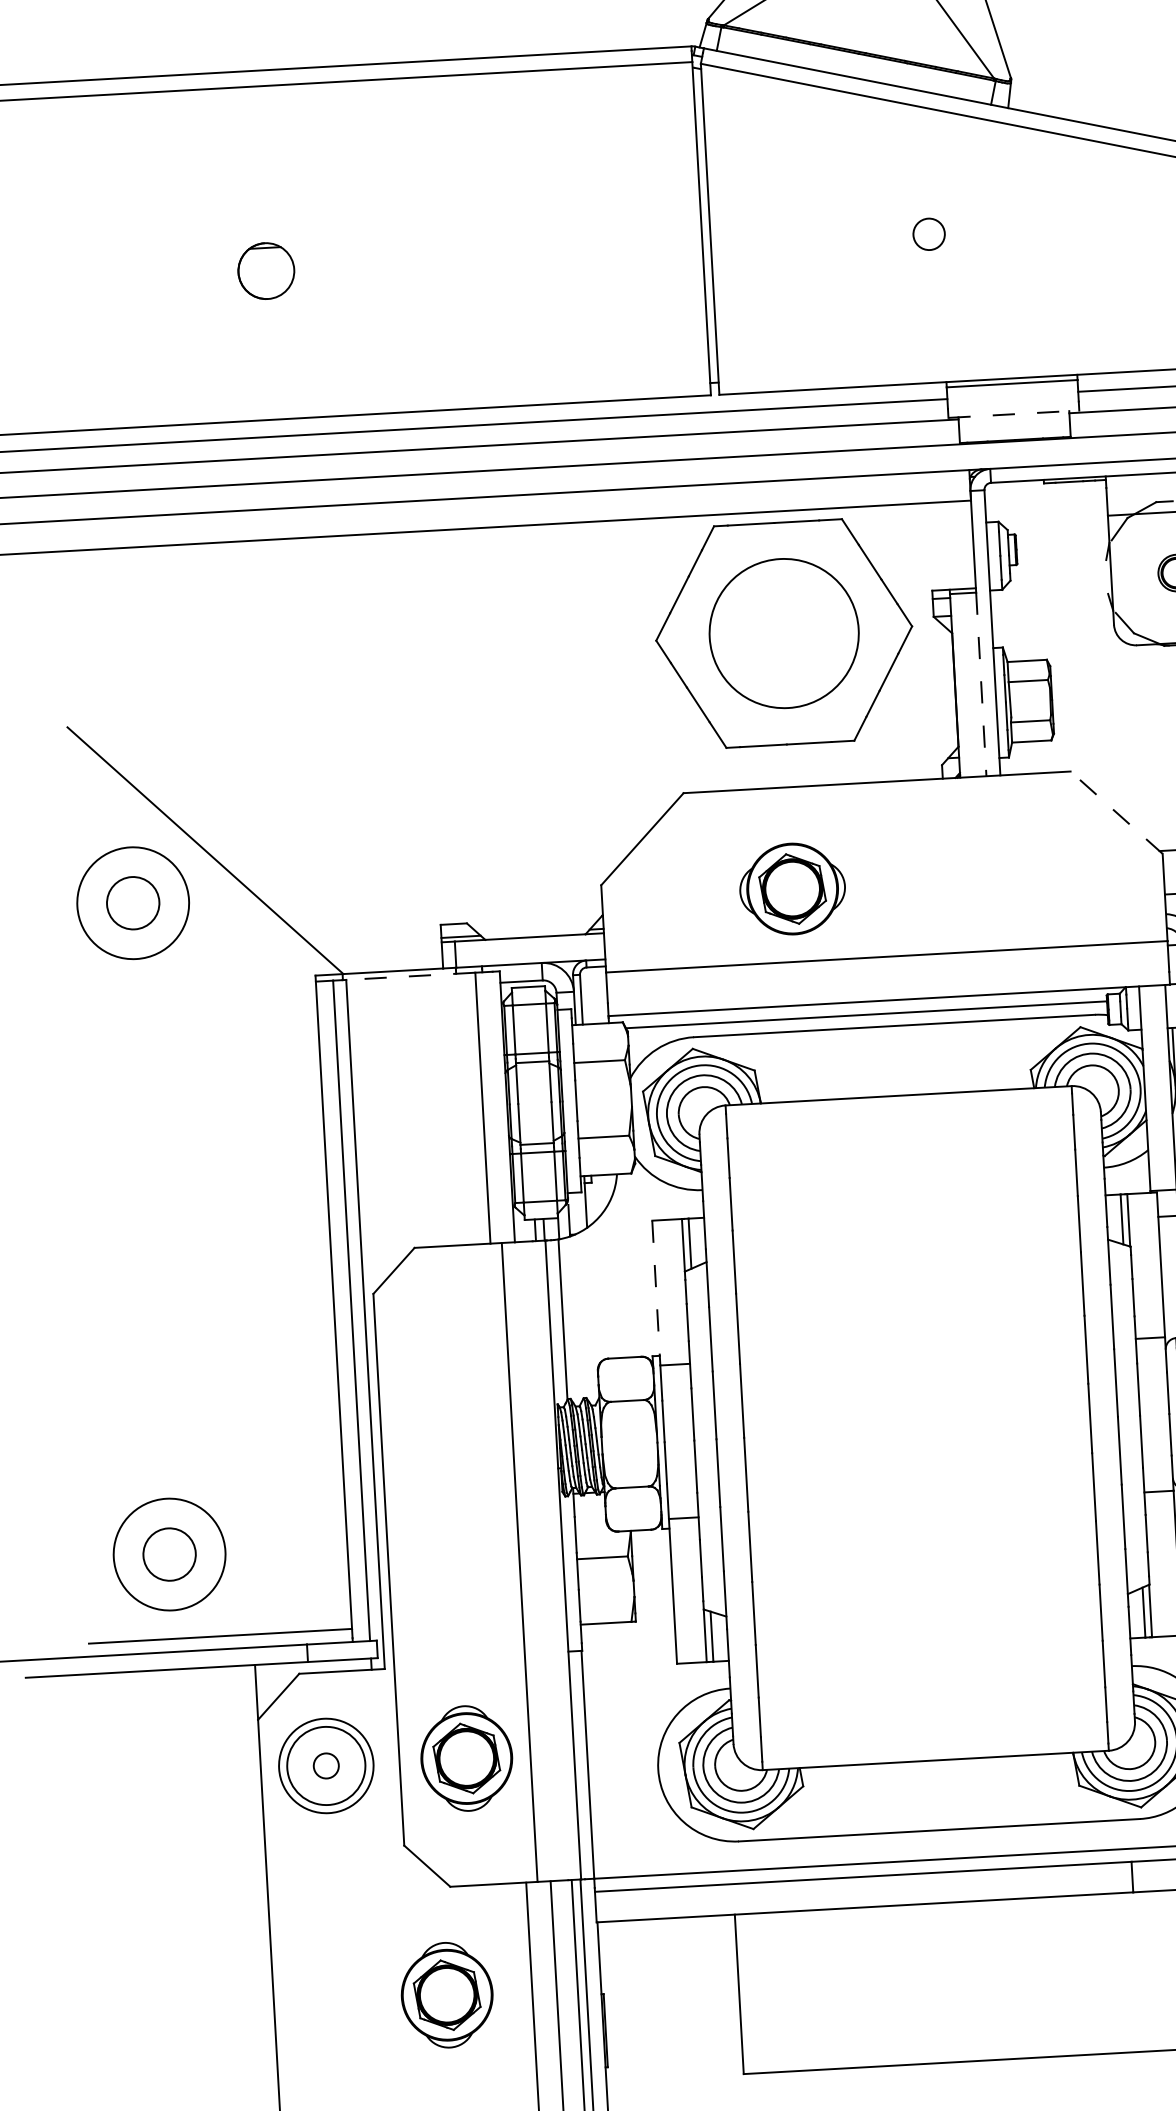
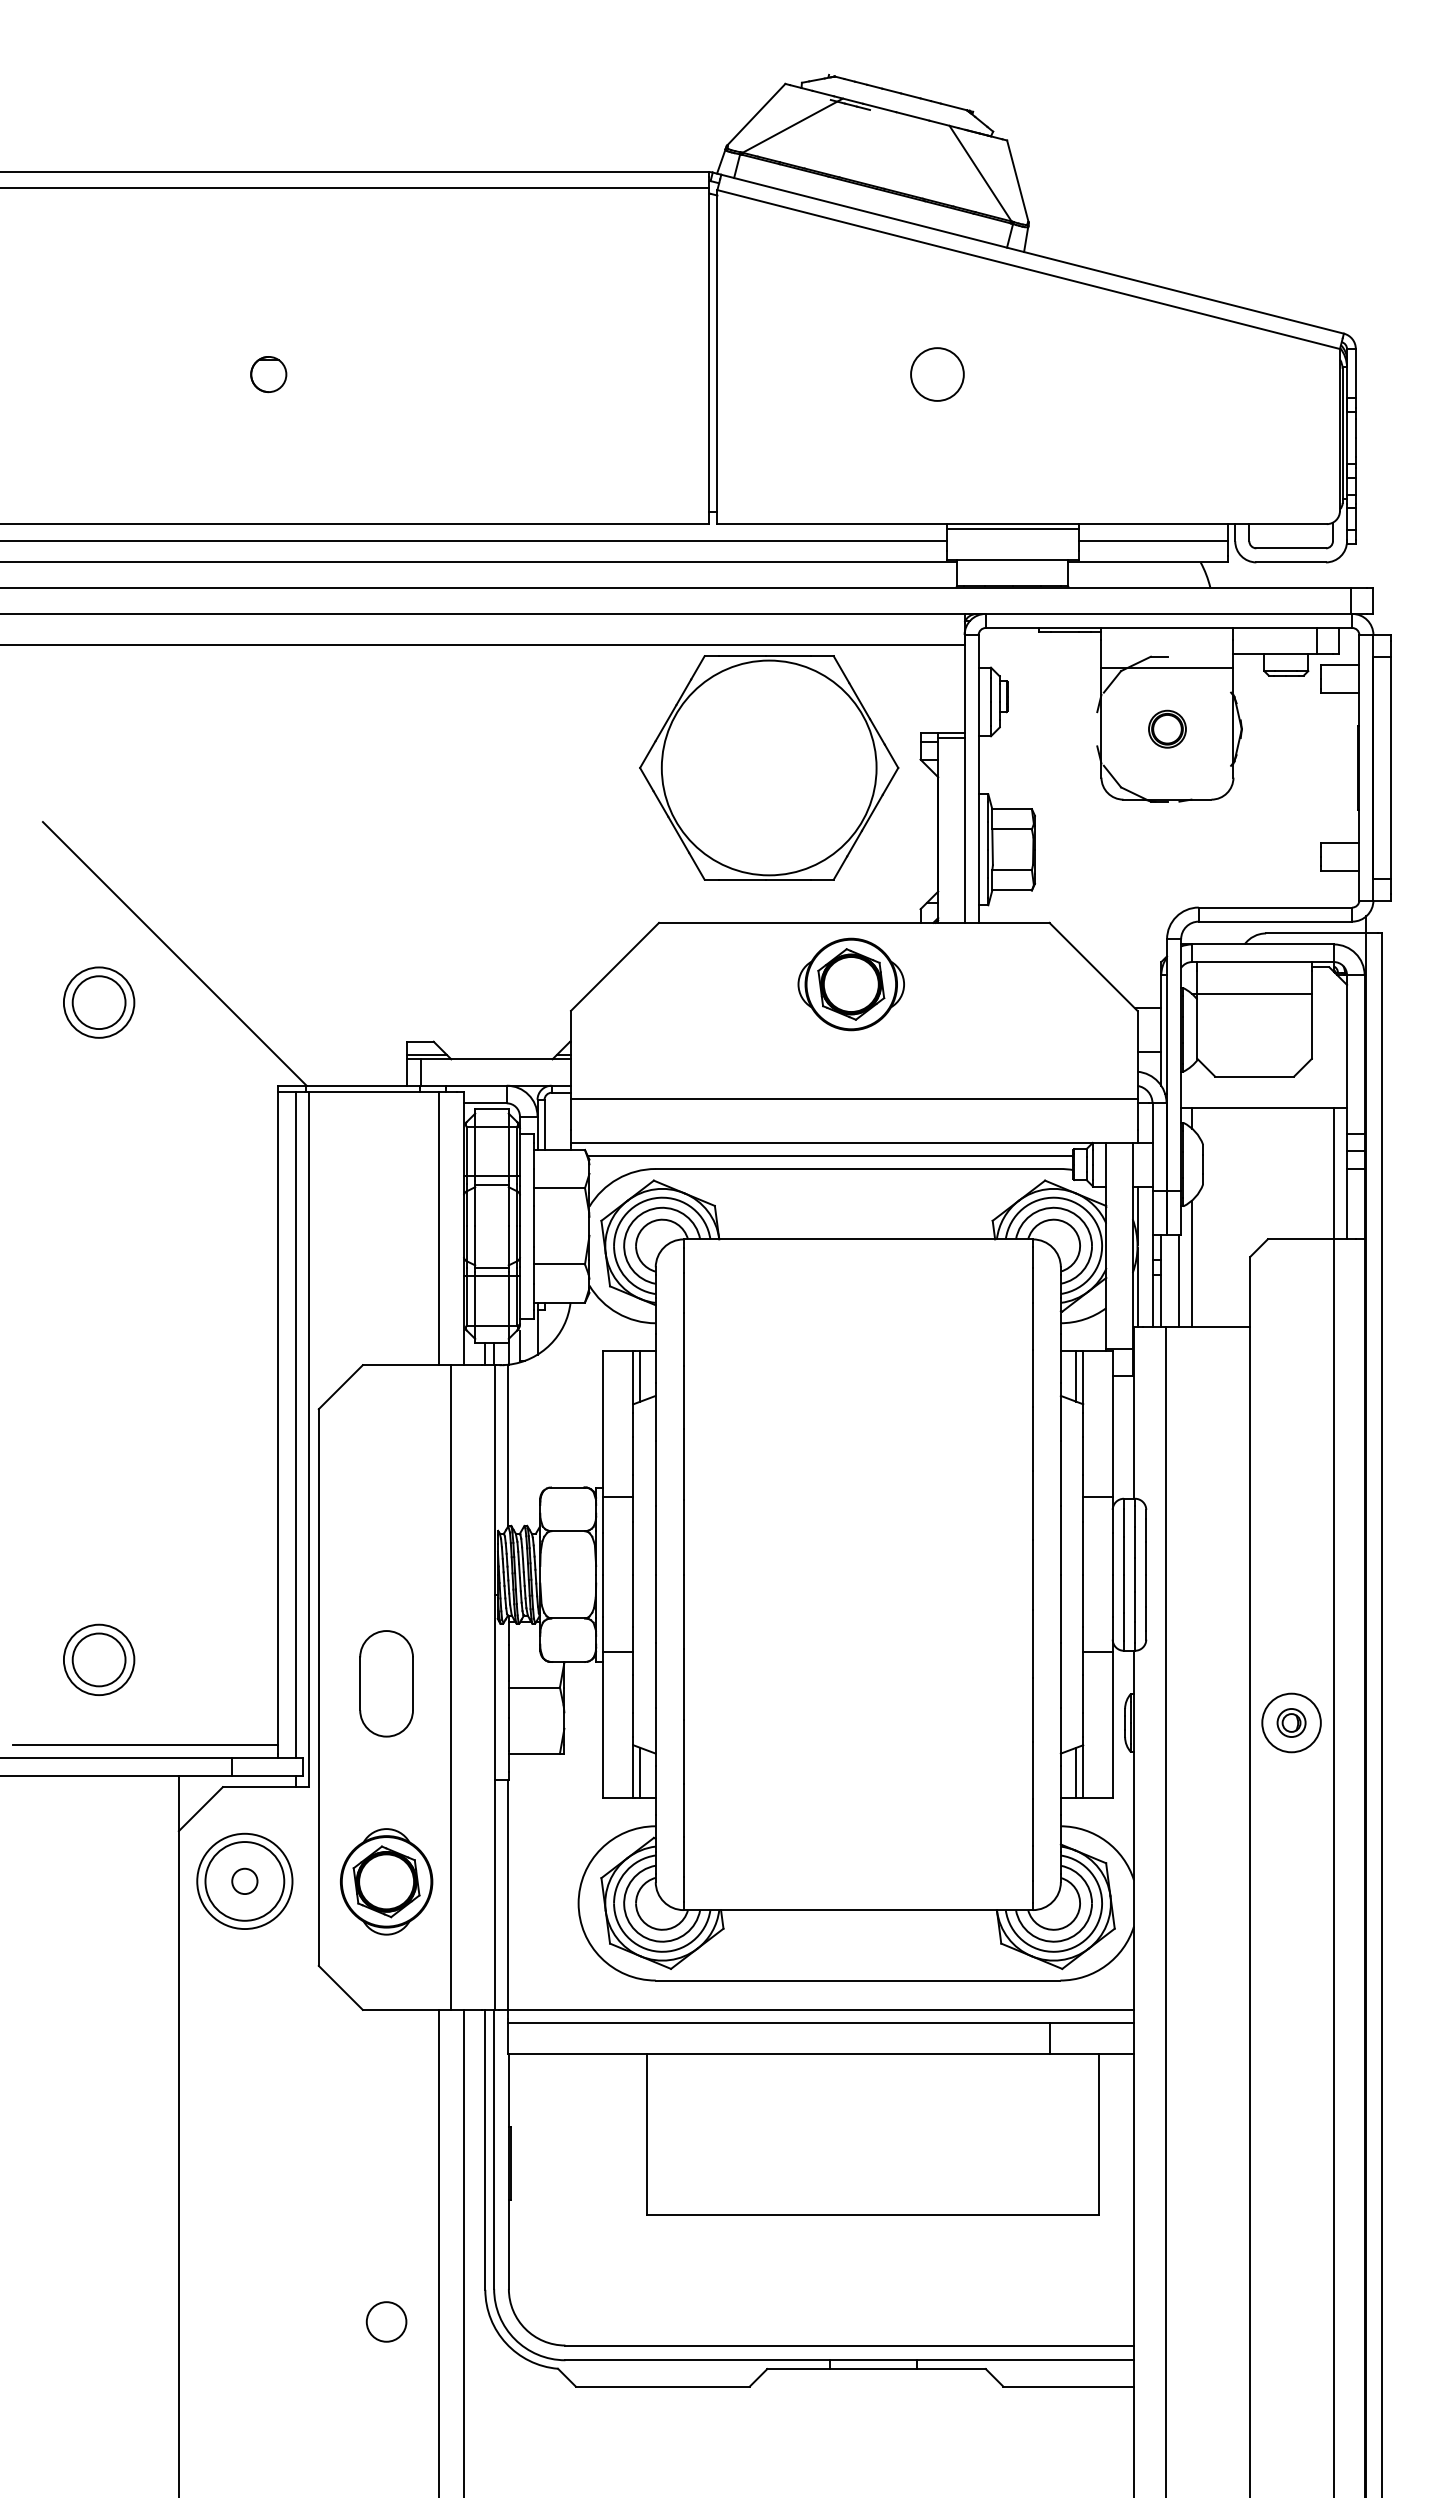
circle: (929, 234) -> (937, 374), size x1.67
part: (266, 271) -> (268, 374), size x0.62
line: (1014, 414) -> (1013, 560), dashed -> solid
circle: (783, 633) -> (768, 767), size x1.43
line: (981, 684) -> (964, 830), dashed -> solid
line: (1116, 812) -> (1093, 966), dashed -> solid
part: (791, 889) -> (850, 984), moved
circle: (132, 903) -> (98, 1002), size x0.62
line: (410, 976) -> (373, 1091), dashed -> solid
line: (656, 1293) -> (603, 1424), dashed -> solid
circle: (168, 1554) -> (98, 1659), size x0.62
part: (455, 1561) -> (386, 1683), added
part: (447, 1994) -> (353, 2118), removed

